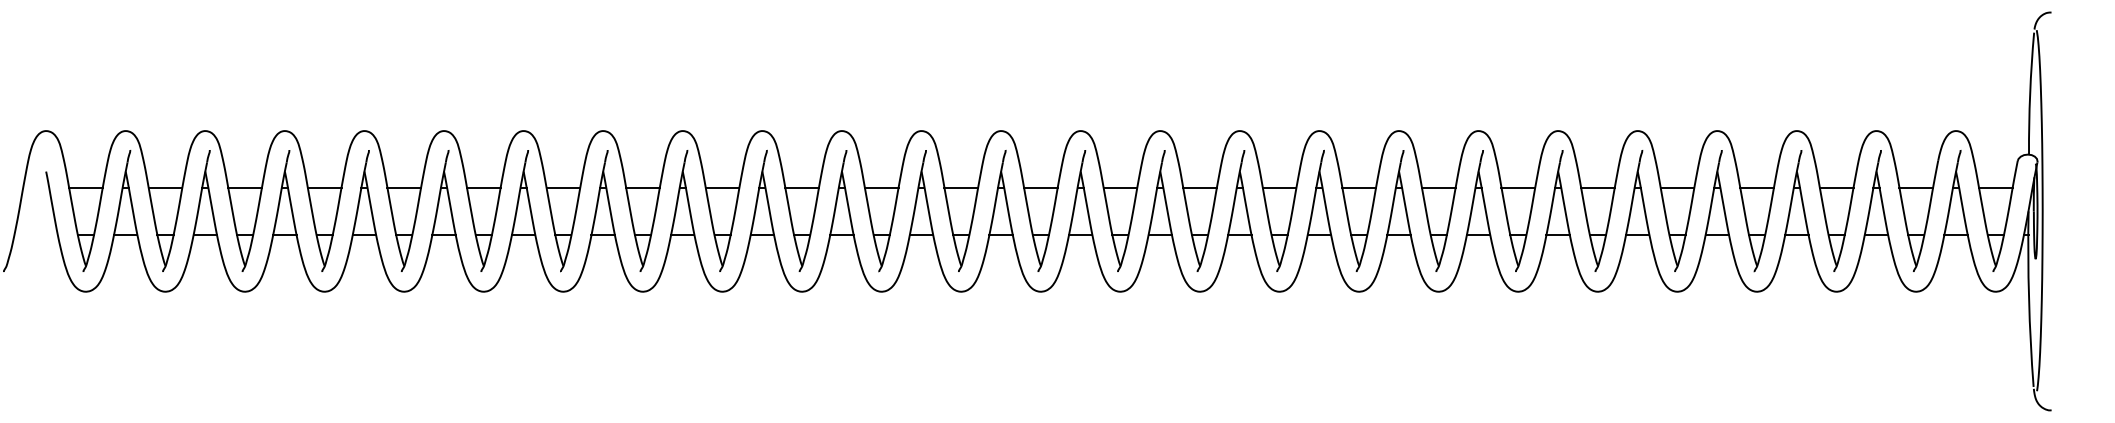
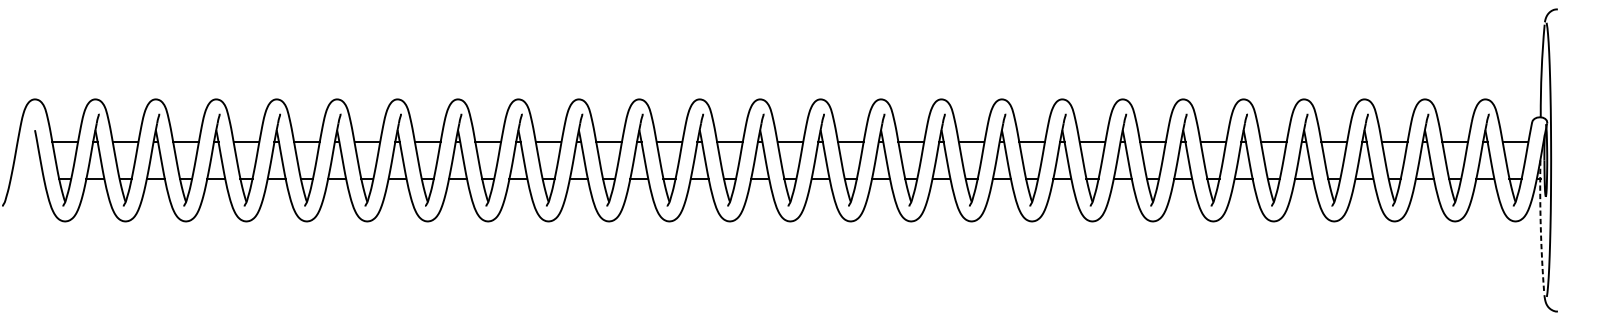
arc: (2029, 299) -> (1541, 227), solid -> dashed

